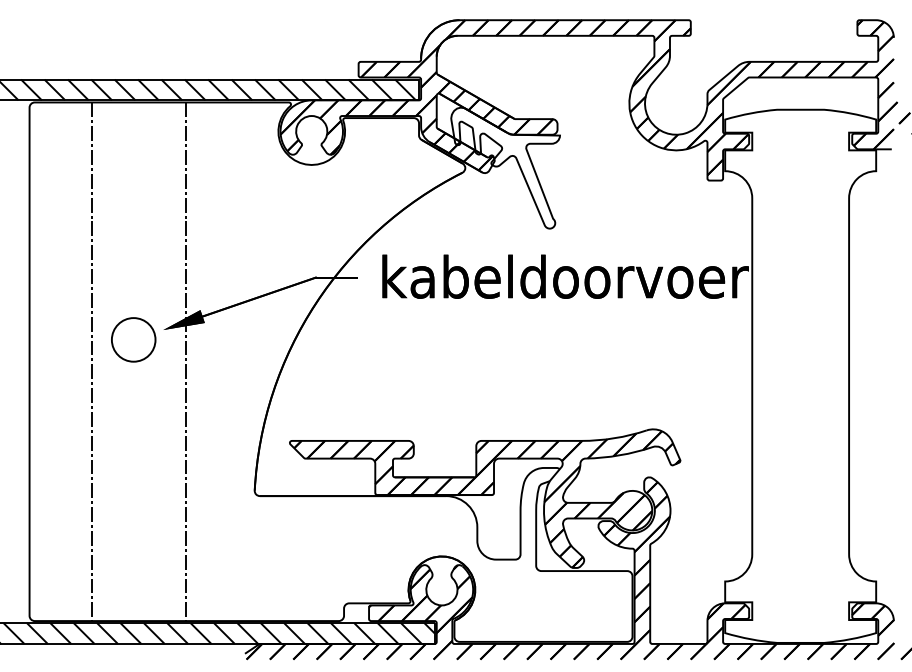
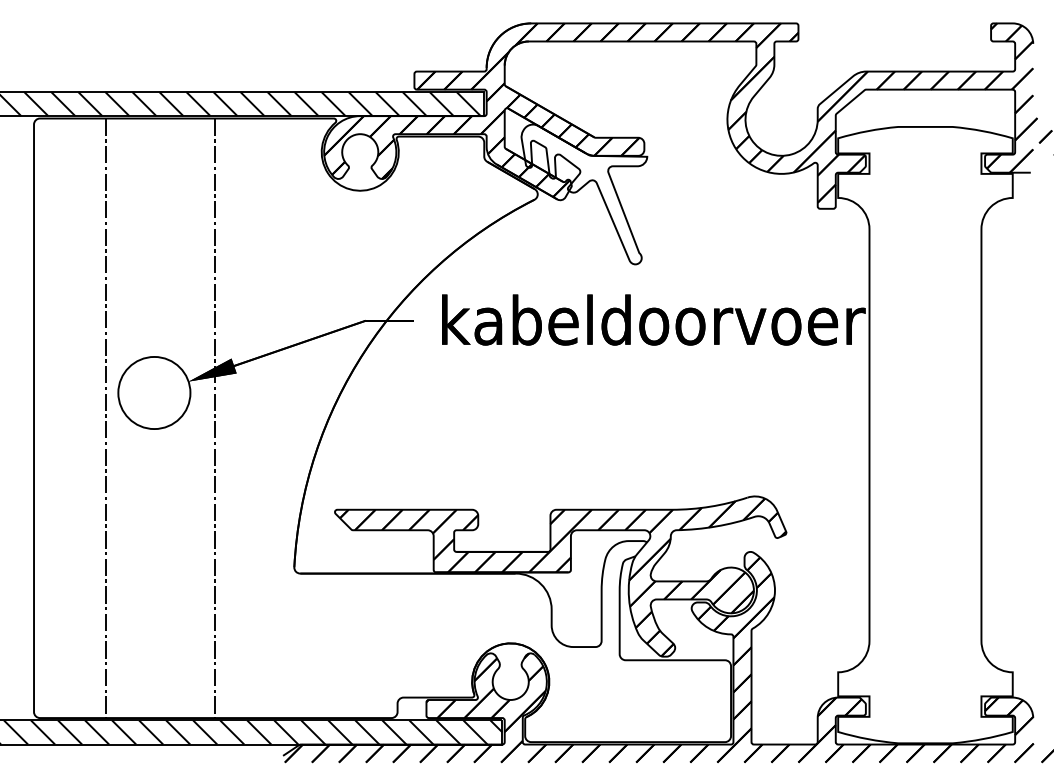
circle: (133, 339) -> (154, 392), size x1.43

